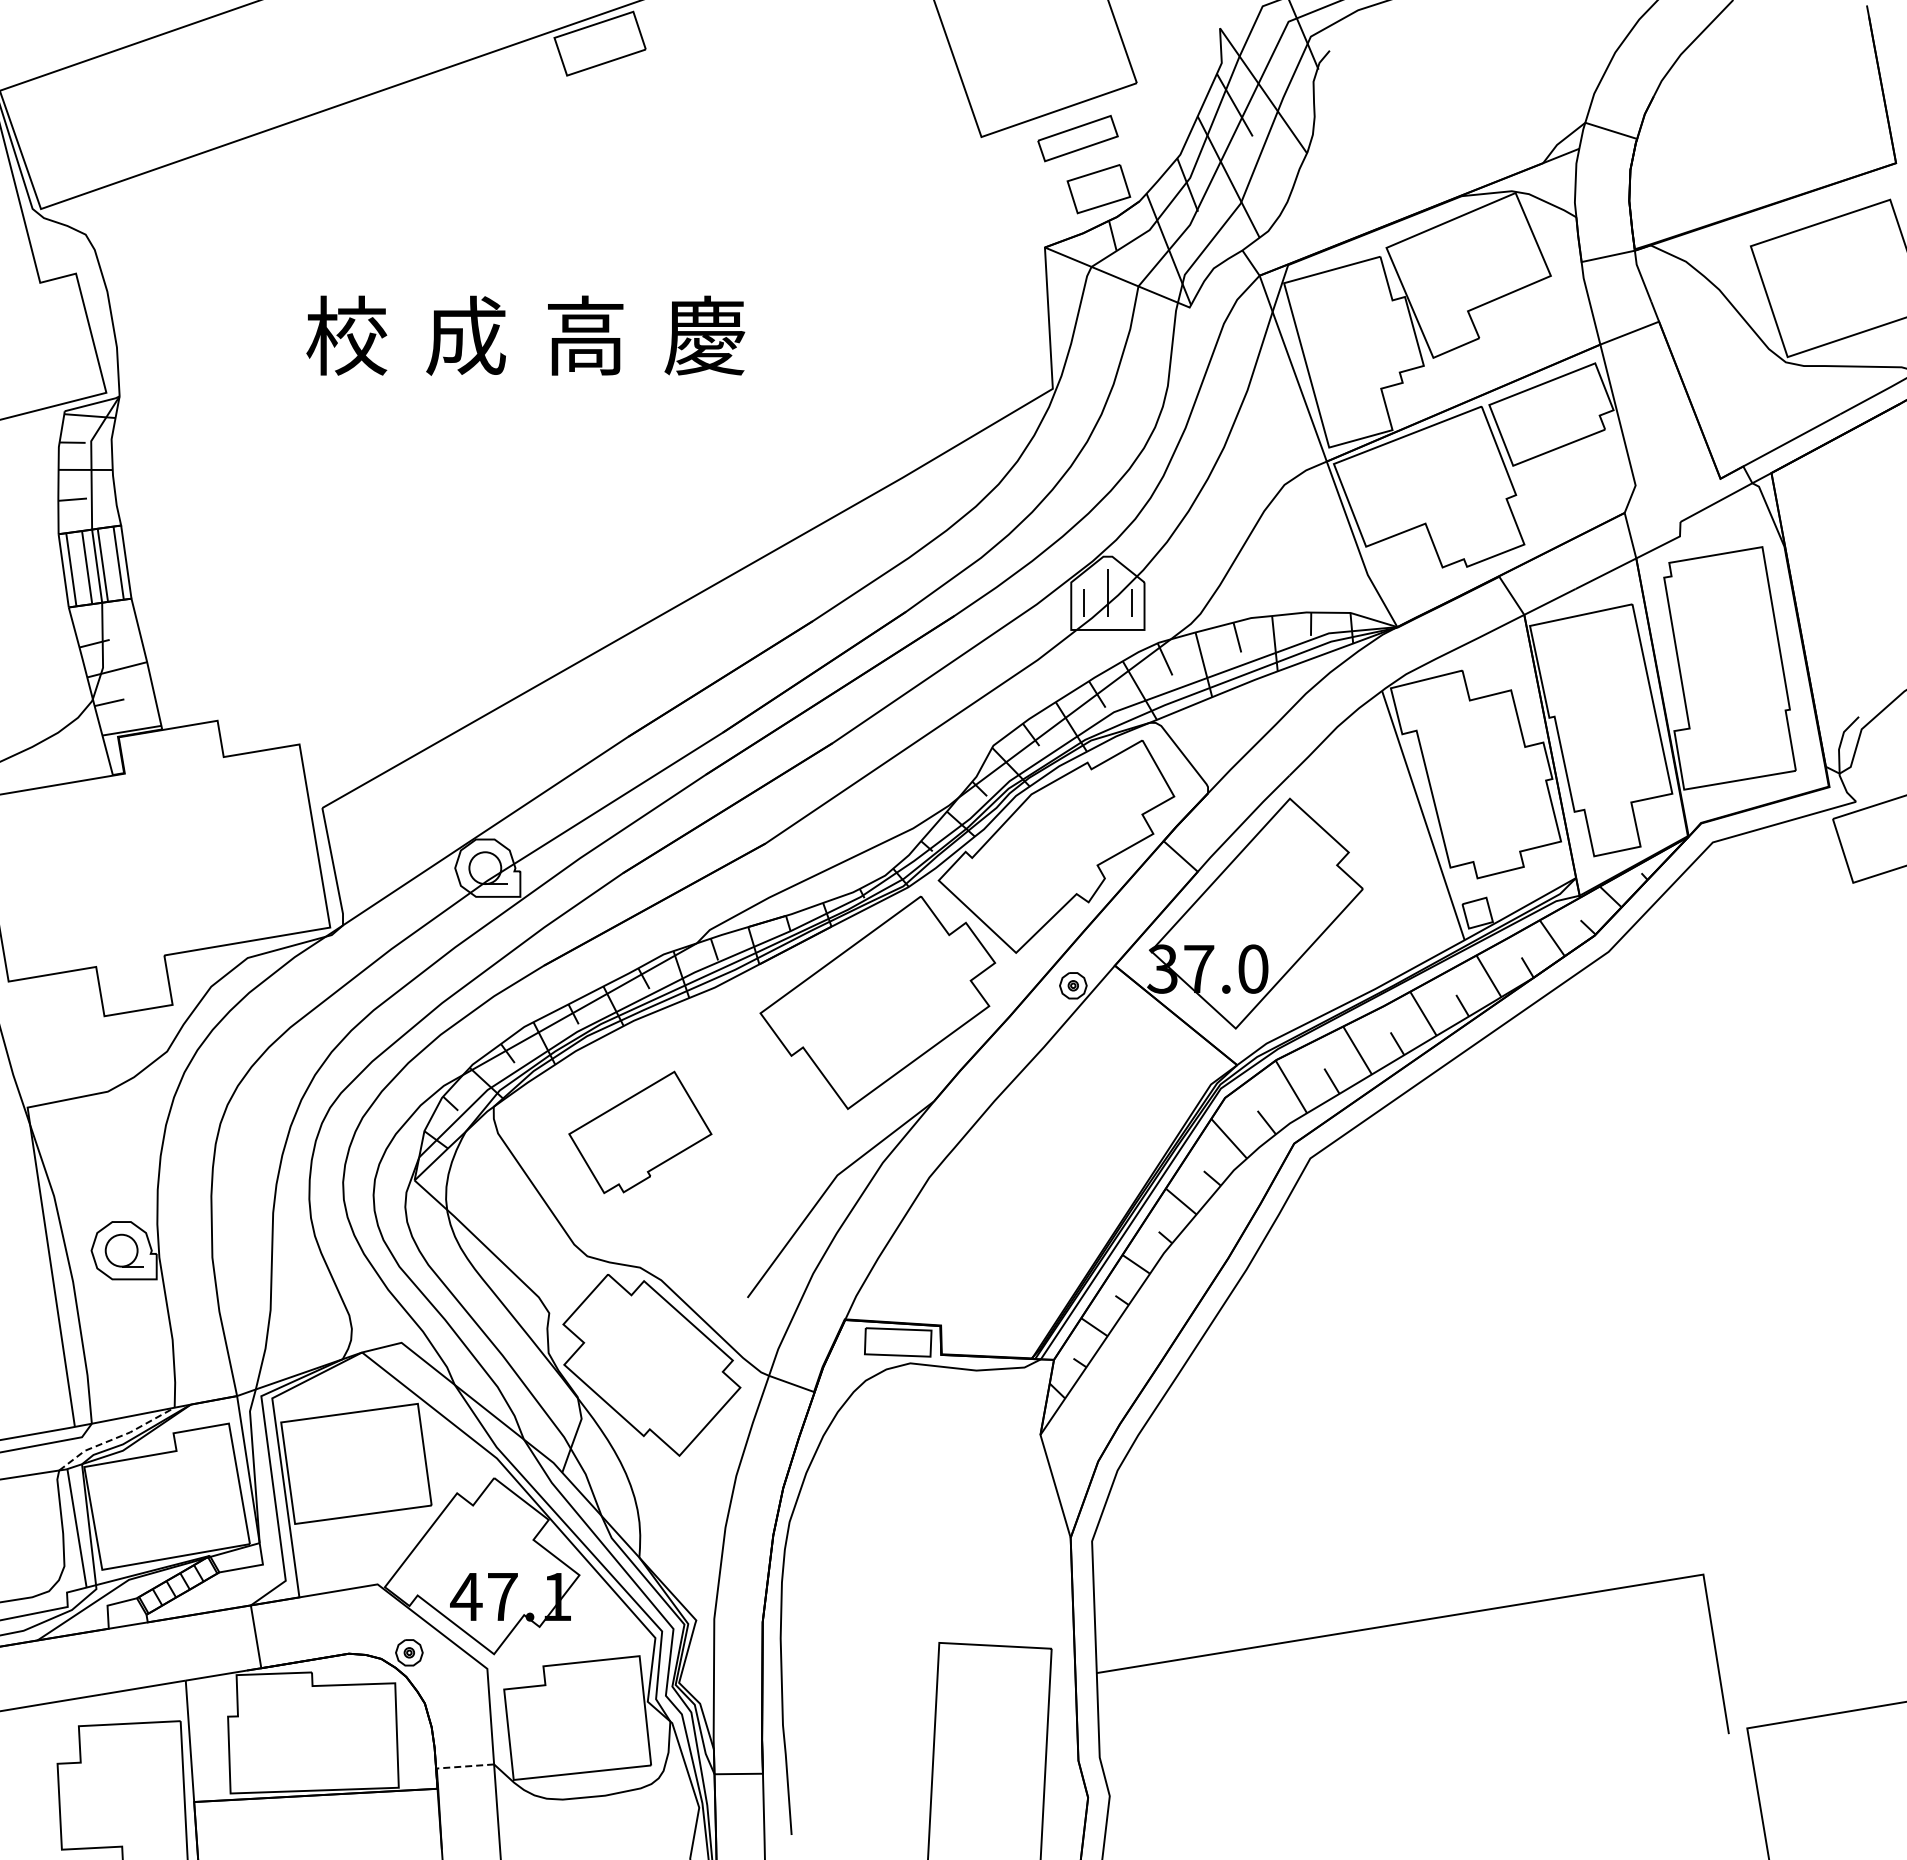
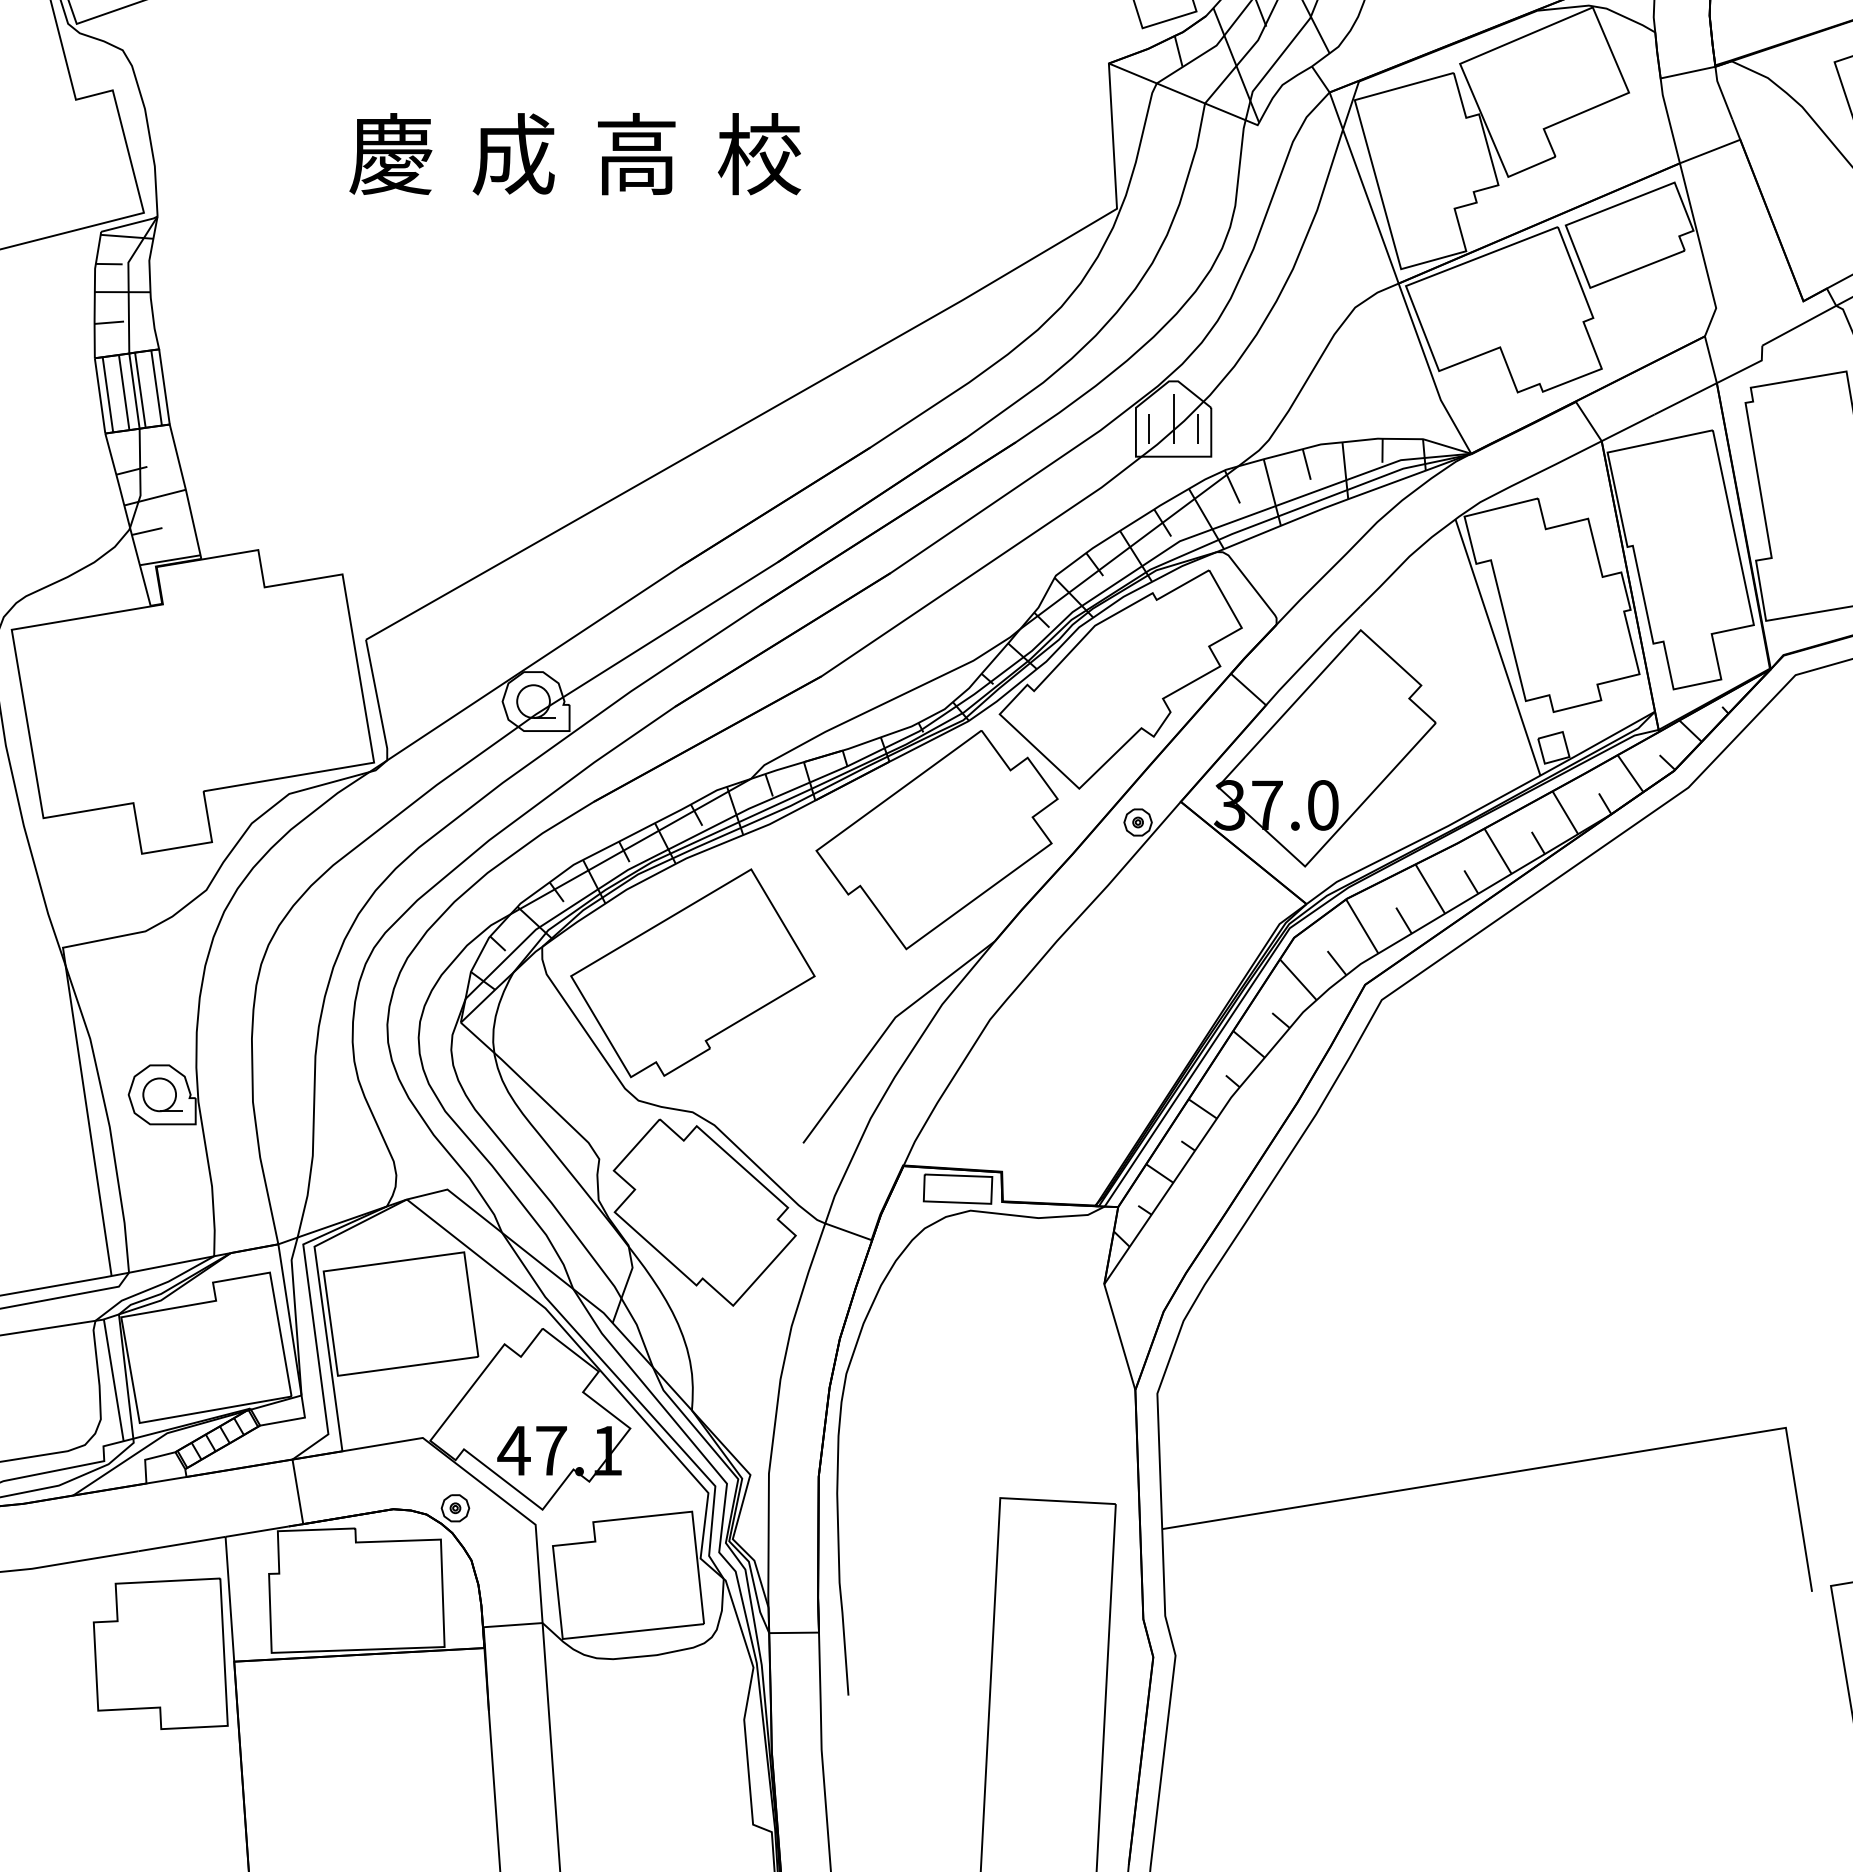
text: (346, 335) -> (390, 153), 校 -> 慶
text: (704, 335) -> (758, 153), 慶 -> 校
part: (640, 1132) -> (693, 973), size x1.67
line: (116, 1438) -> (154, 1287), dashed -> solid
line: (465, 1766) -> (513, 1625), dashed -> solid

